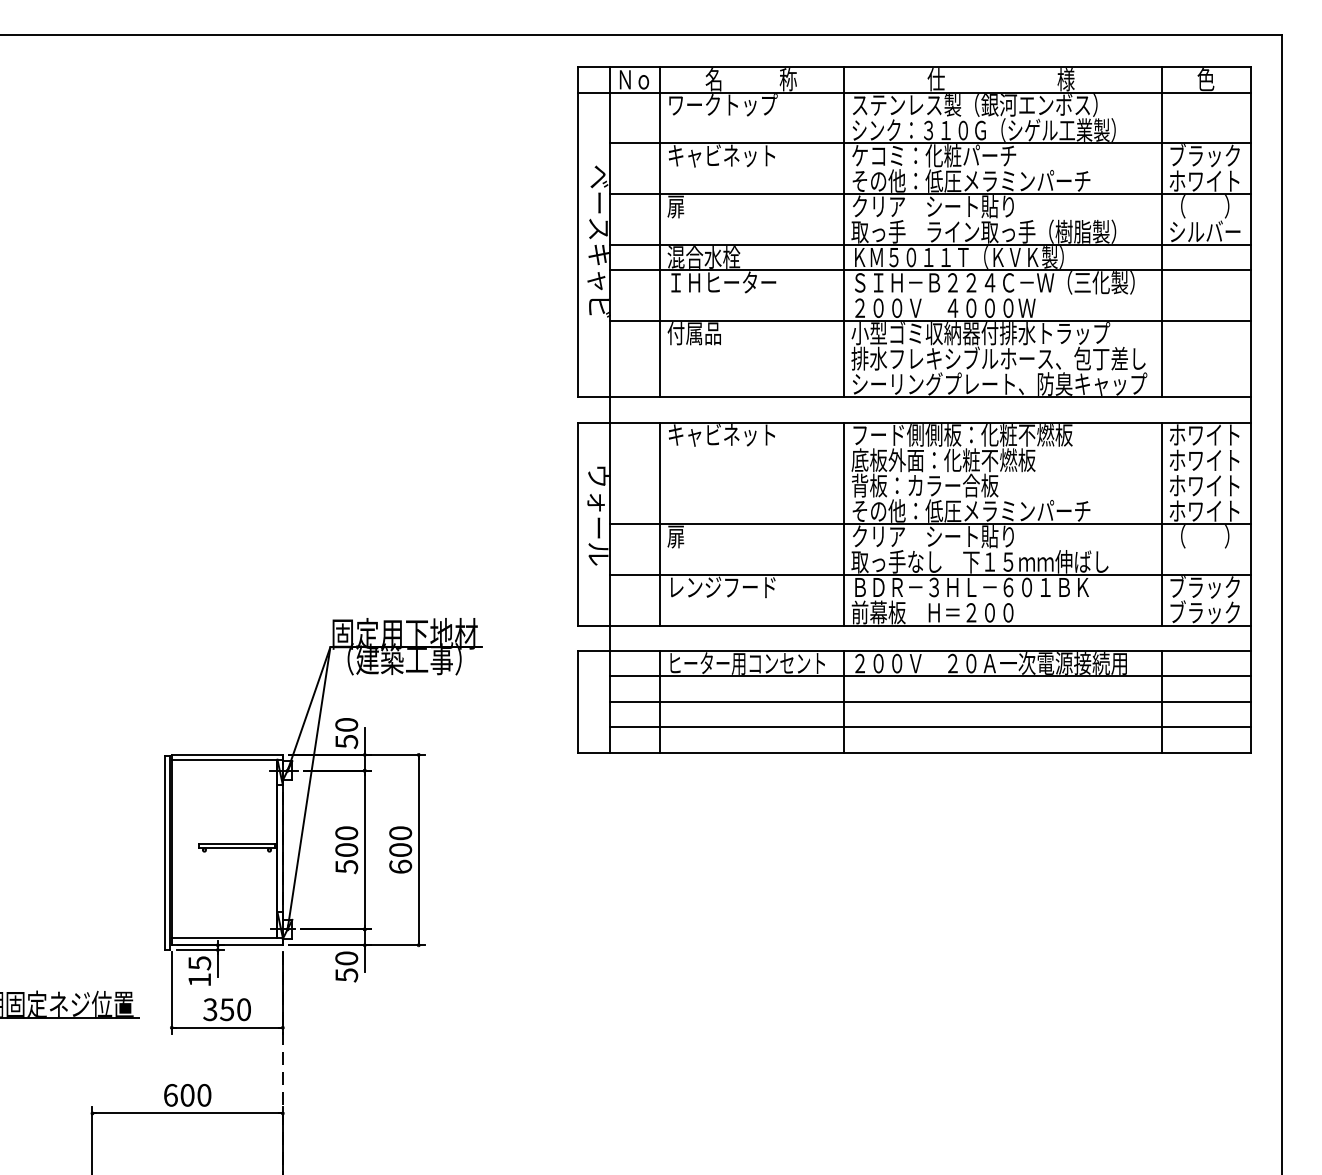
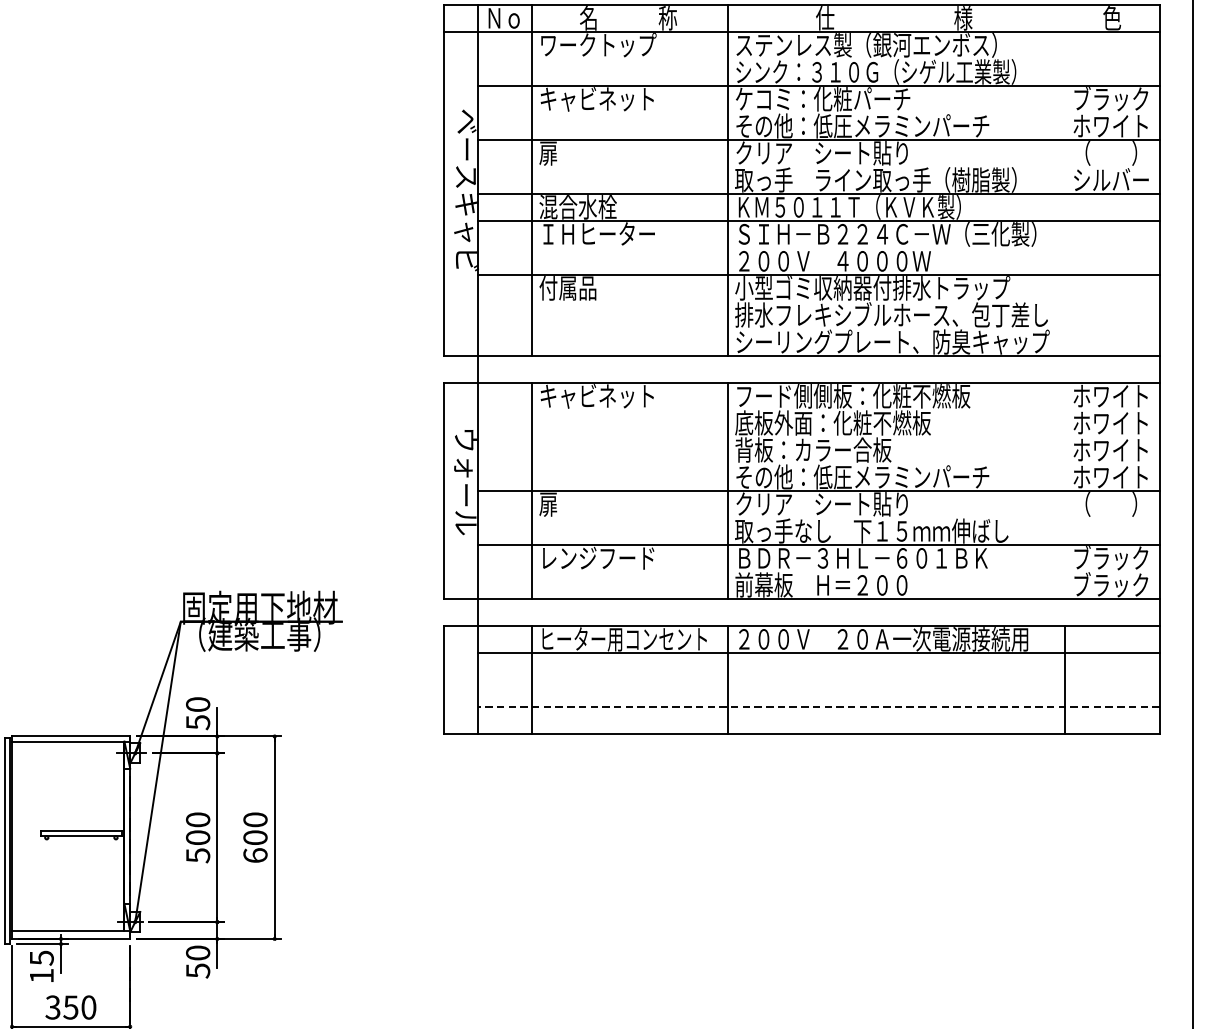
line: (1161, 232) -> (1064, 180), removed
line: (1161, 523) -> (1064, 490), removed
line: (929, 701) -> (818, 679), removed
line: (929, 727) -> (818, 707), solid -> dashed

